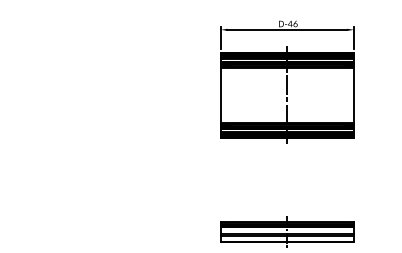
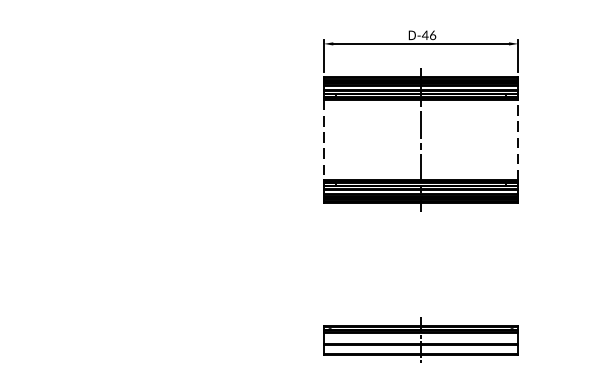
line: (221, 95) -> (324, 140), solid -> dashed
line: (353, 95) -> (517, 140), solid -> dashed

